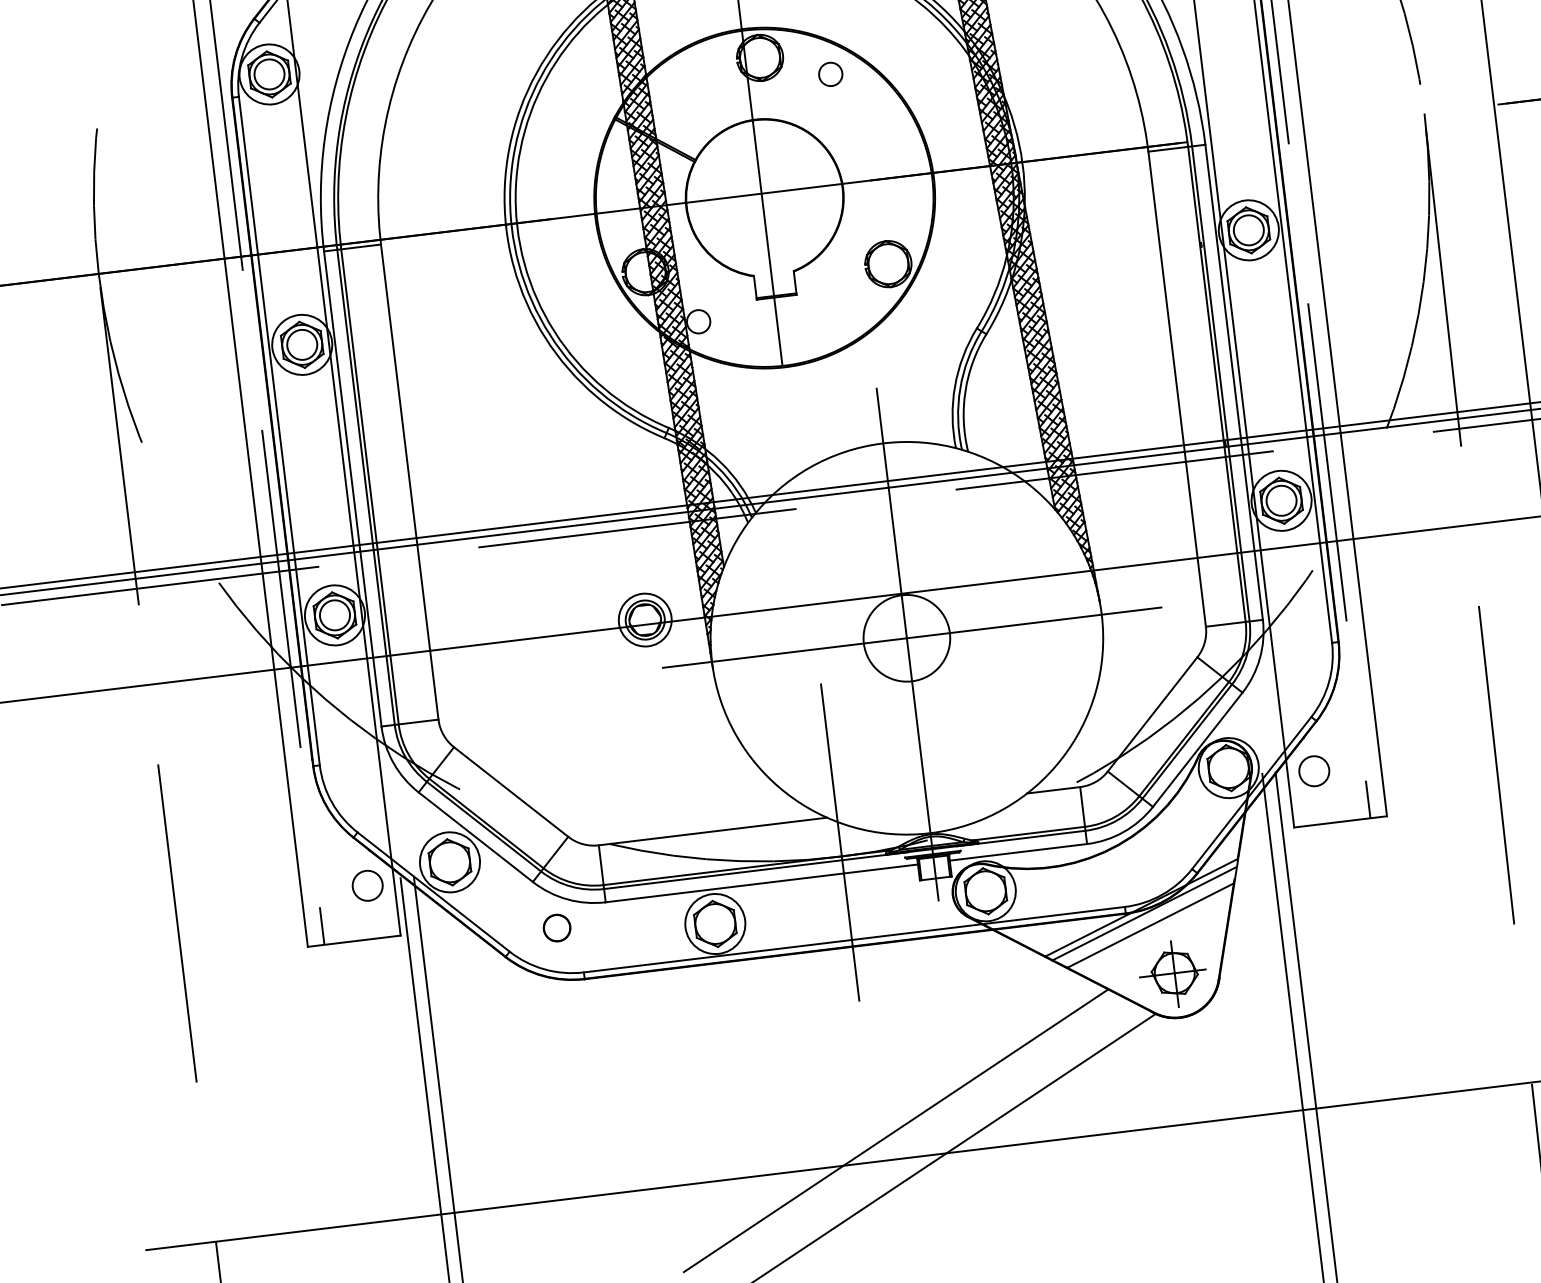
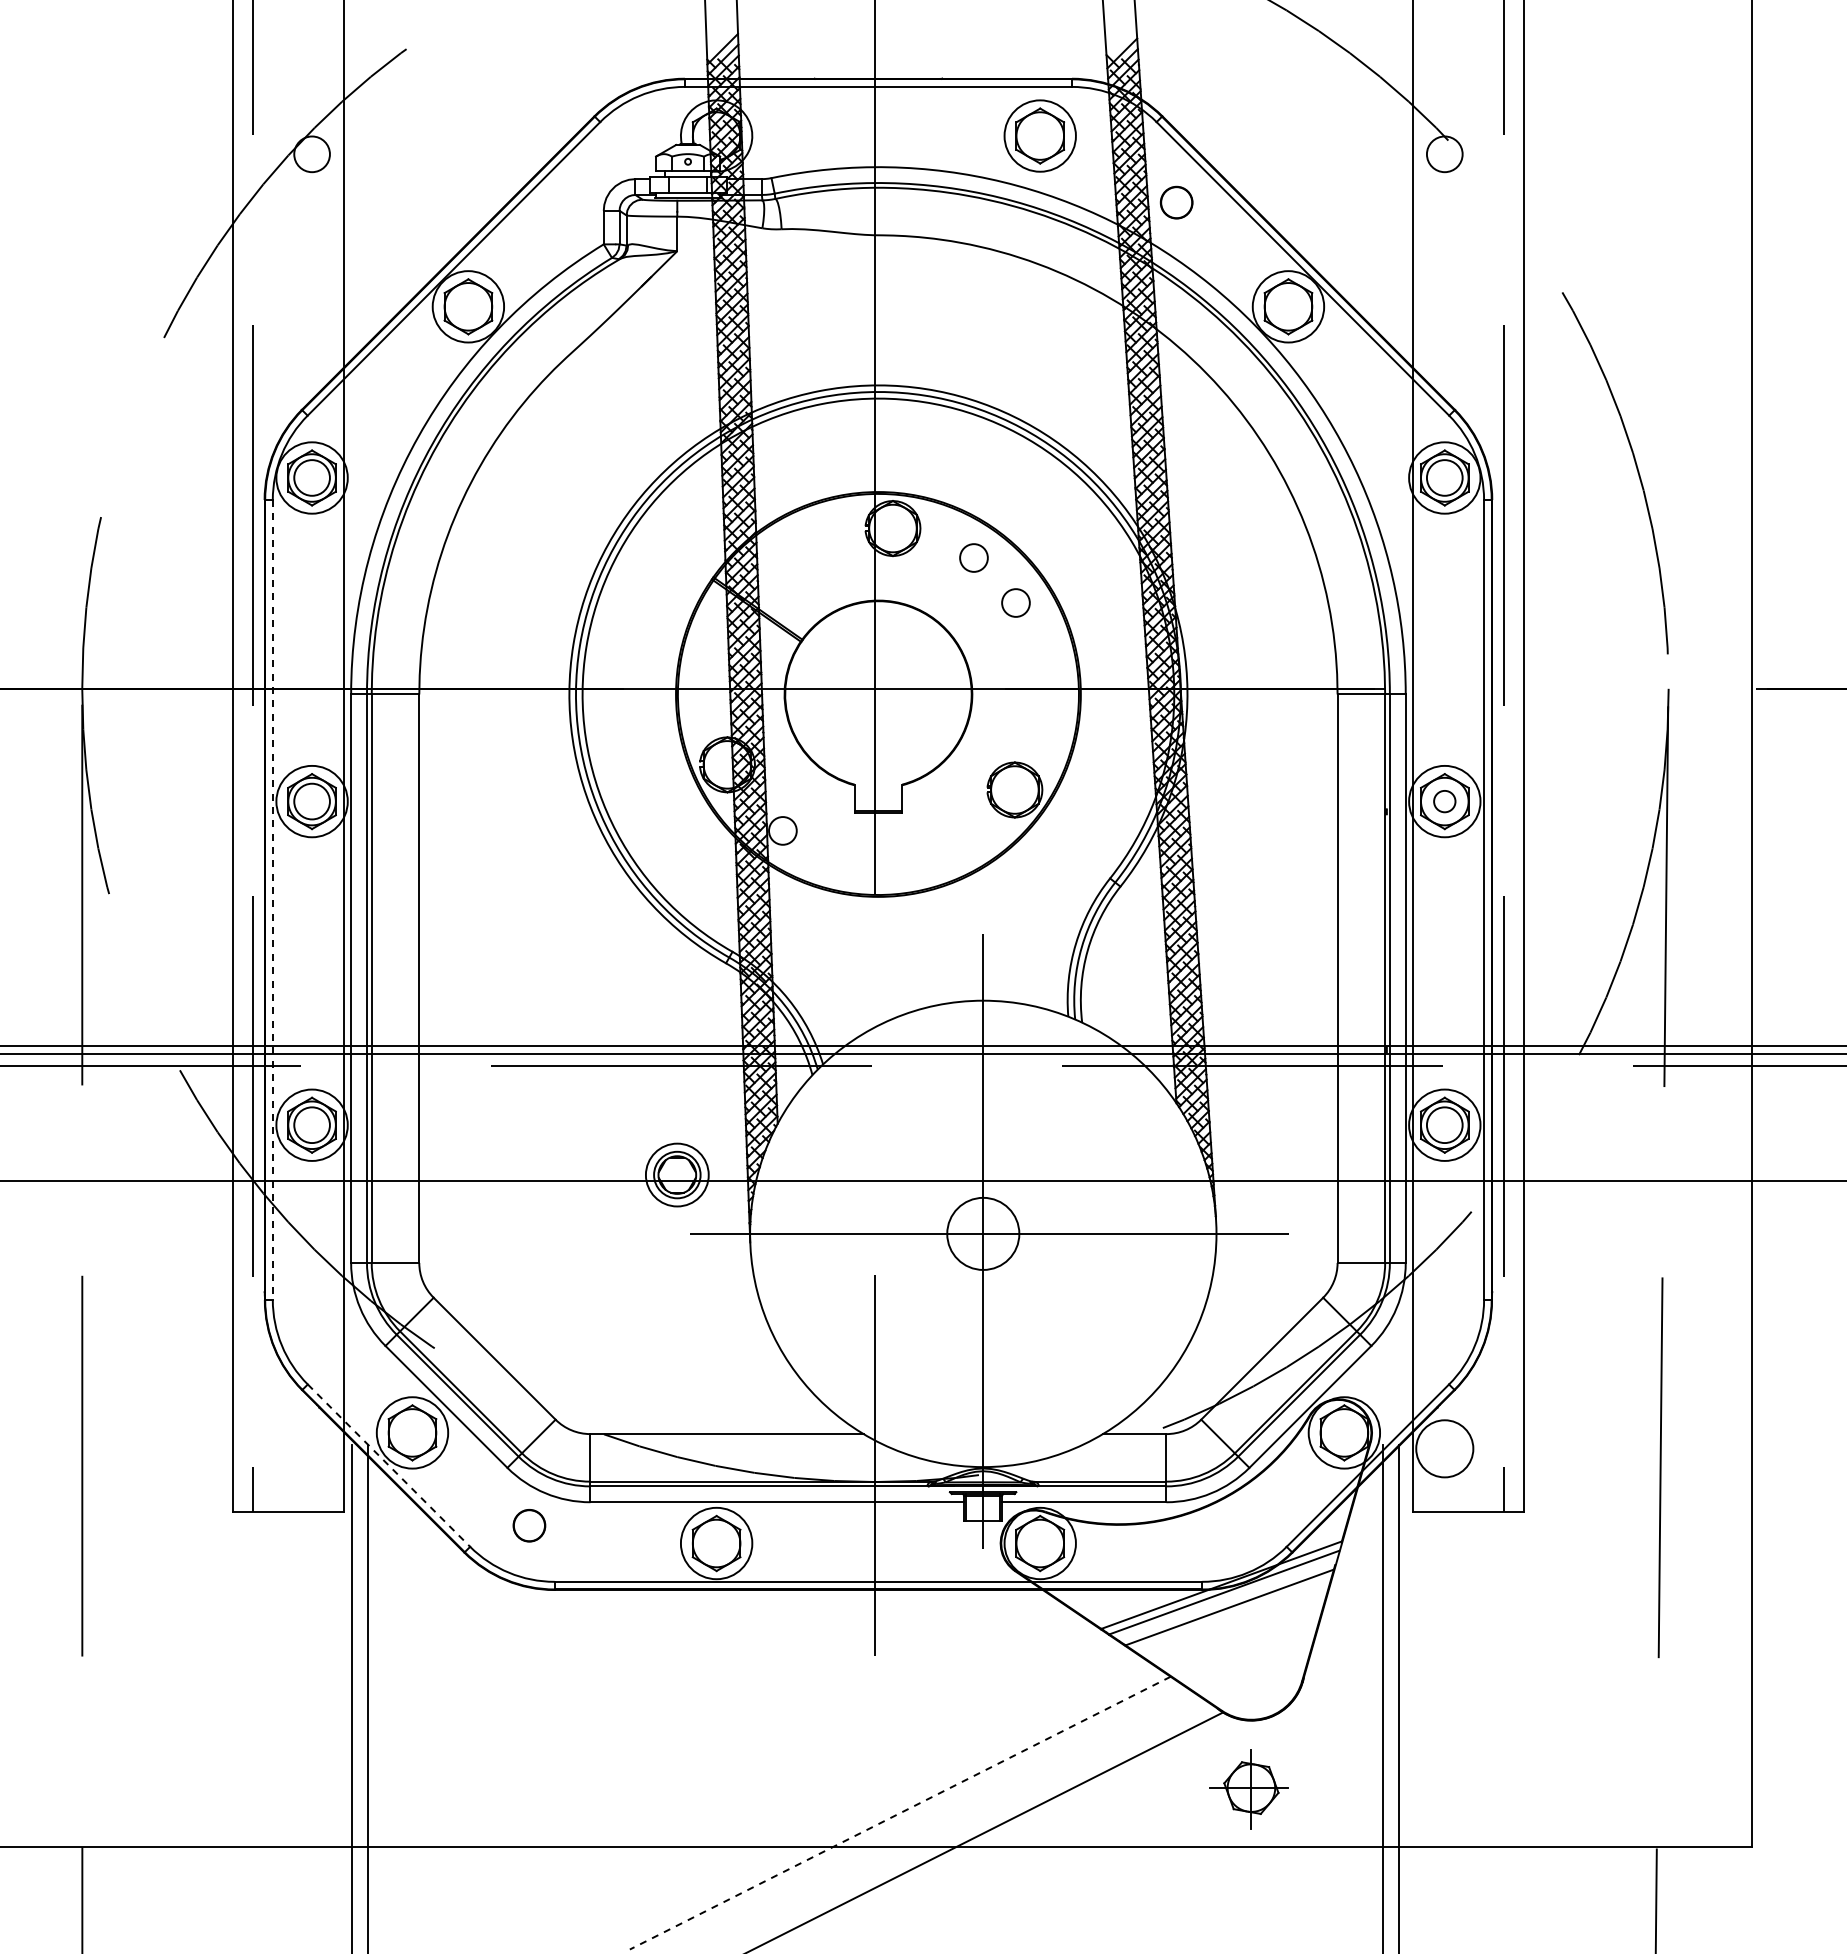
circle: (869, 107) -> (1015, 602), added
circle: (1248, 230) -> (1444, 801), size x0.6
line: (279, 431) -> (272, 900), solid -> dashed
circle: (906, 638) -> (982, 1233), size x0.7
circle: (1314, 771) -> (1444, 1448), size x1.6
circle: (367, 885) -> (311, 1448), removed
line: (434, 891) -> (389, 1465), solid -> dashed
part: (1172, 974) -> (1248, 1789), moved
line: (896, 1131) -> (900, 1813), solid -> dashed

